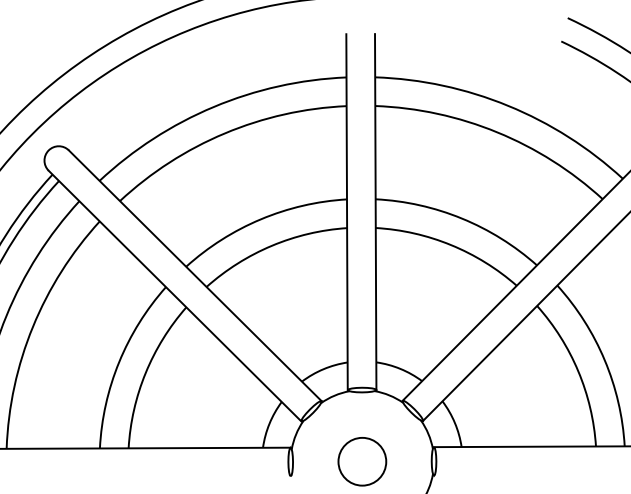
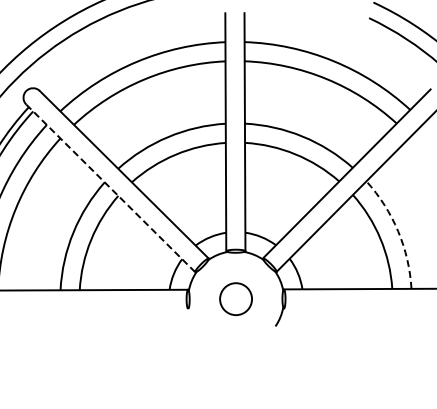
line: (176, 296) -> (111, 188), solid -> dashed
arc: (605, 360) -> (398, 231), solid -> dashed

